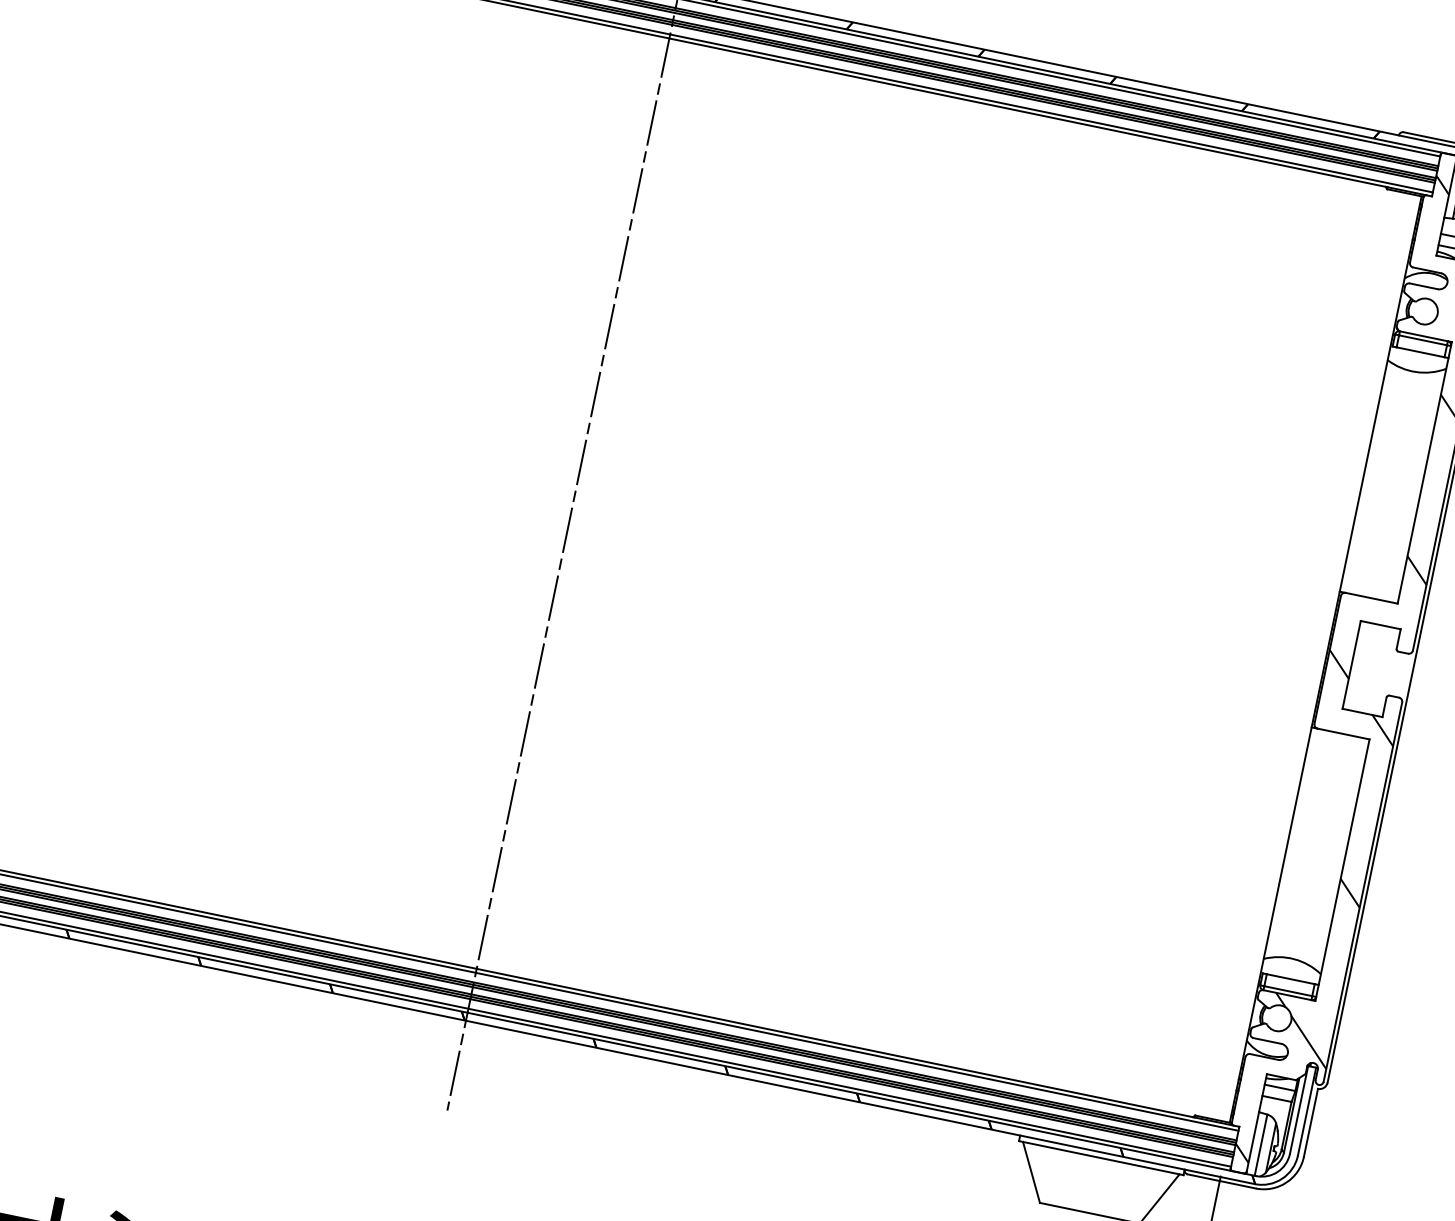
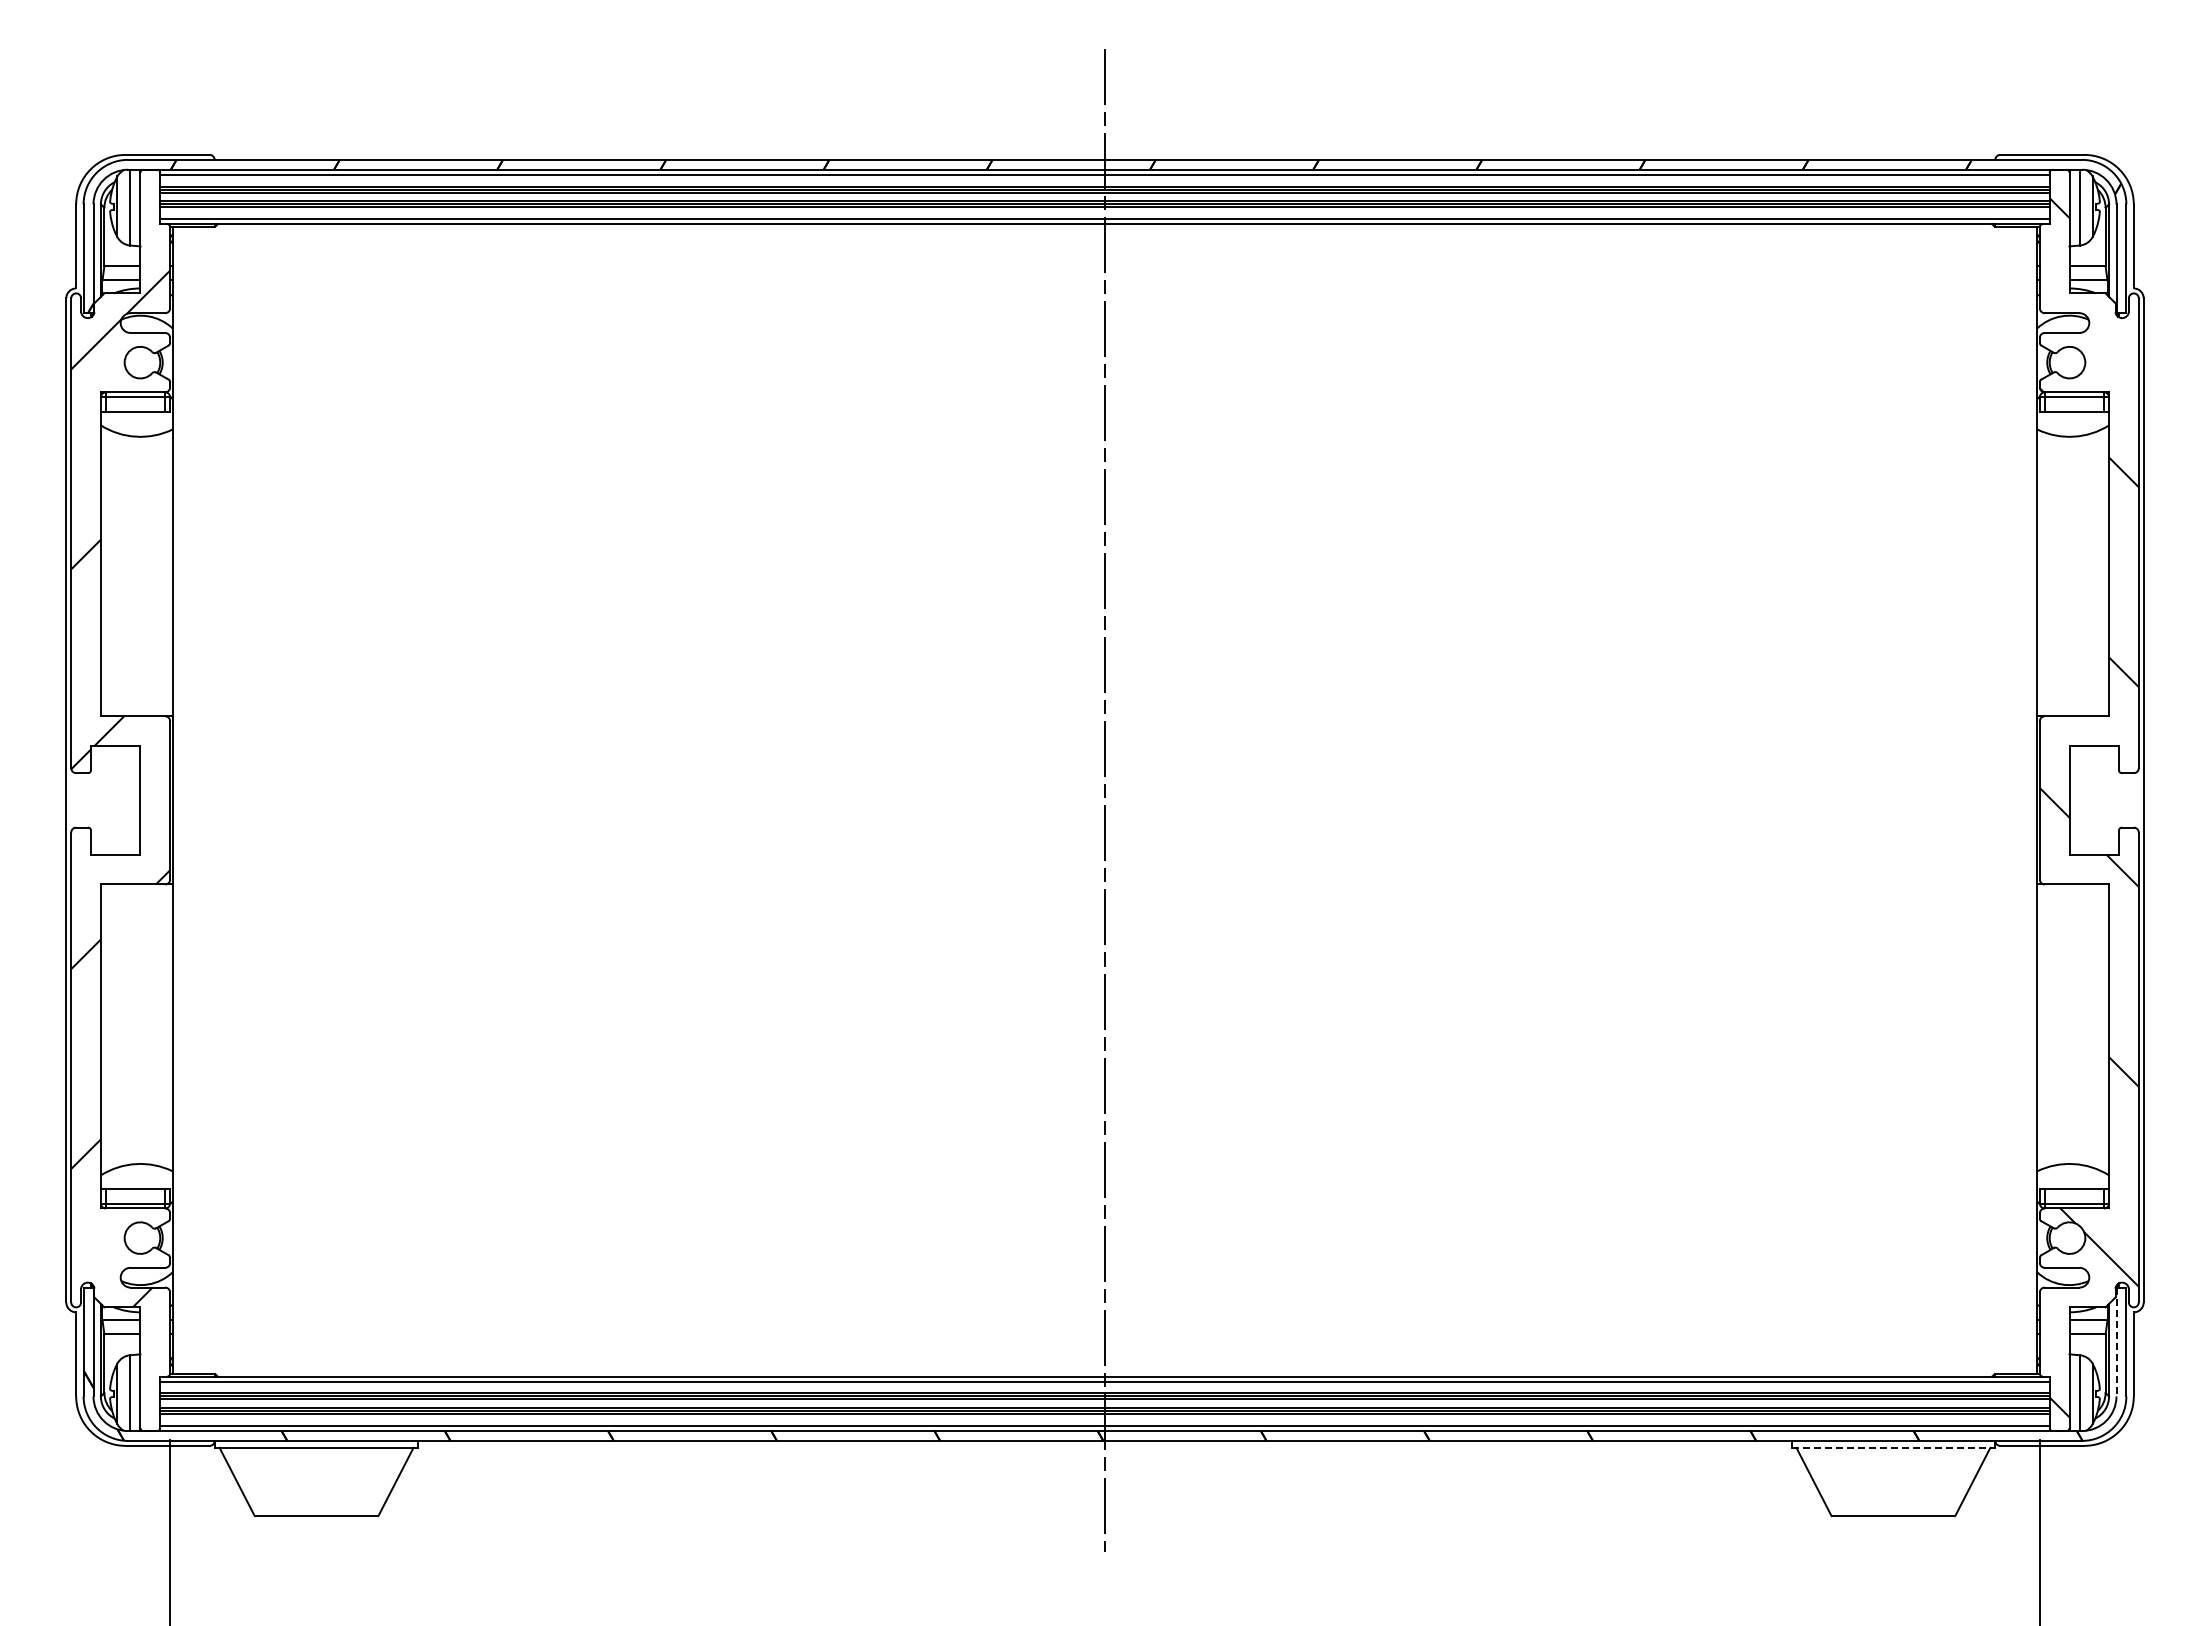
line: (1298, 1110) -> (2116, 1342), solid -> dashed
line: (1101, 1157) -> (1893, 1447), solid -> dashed

